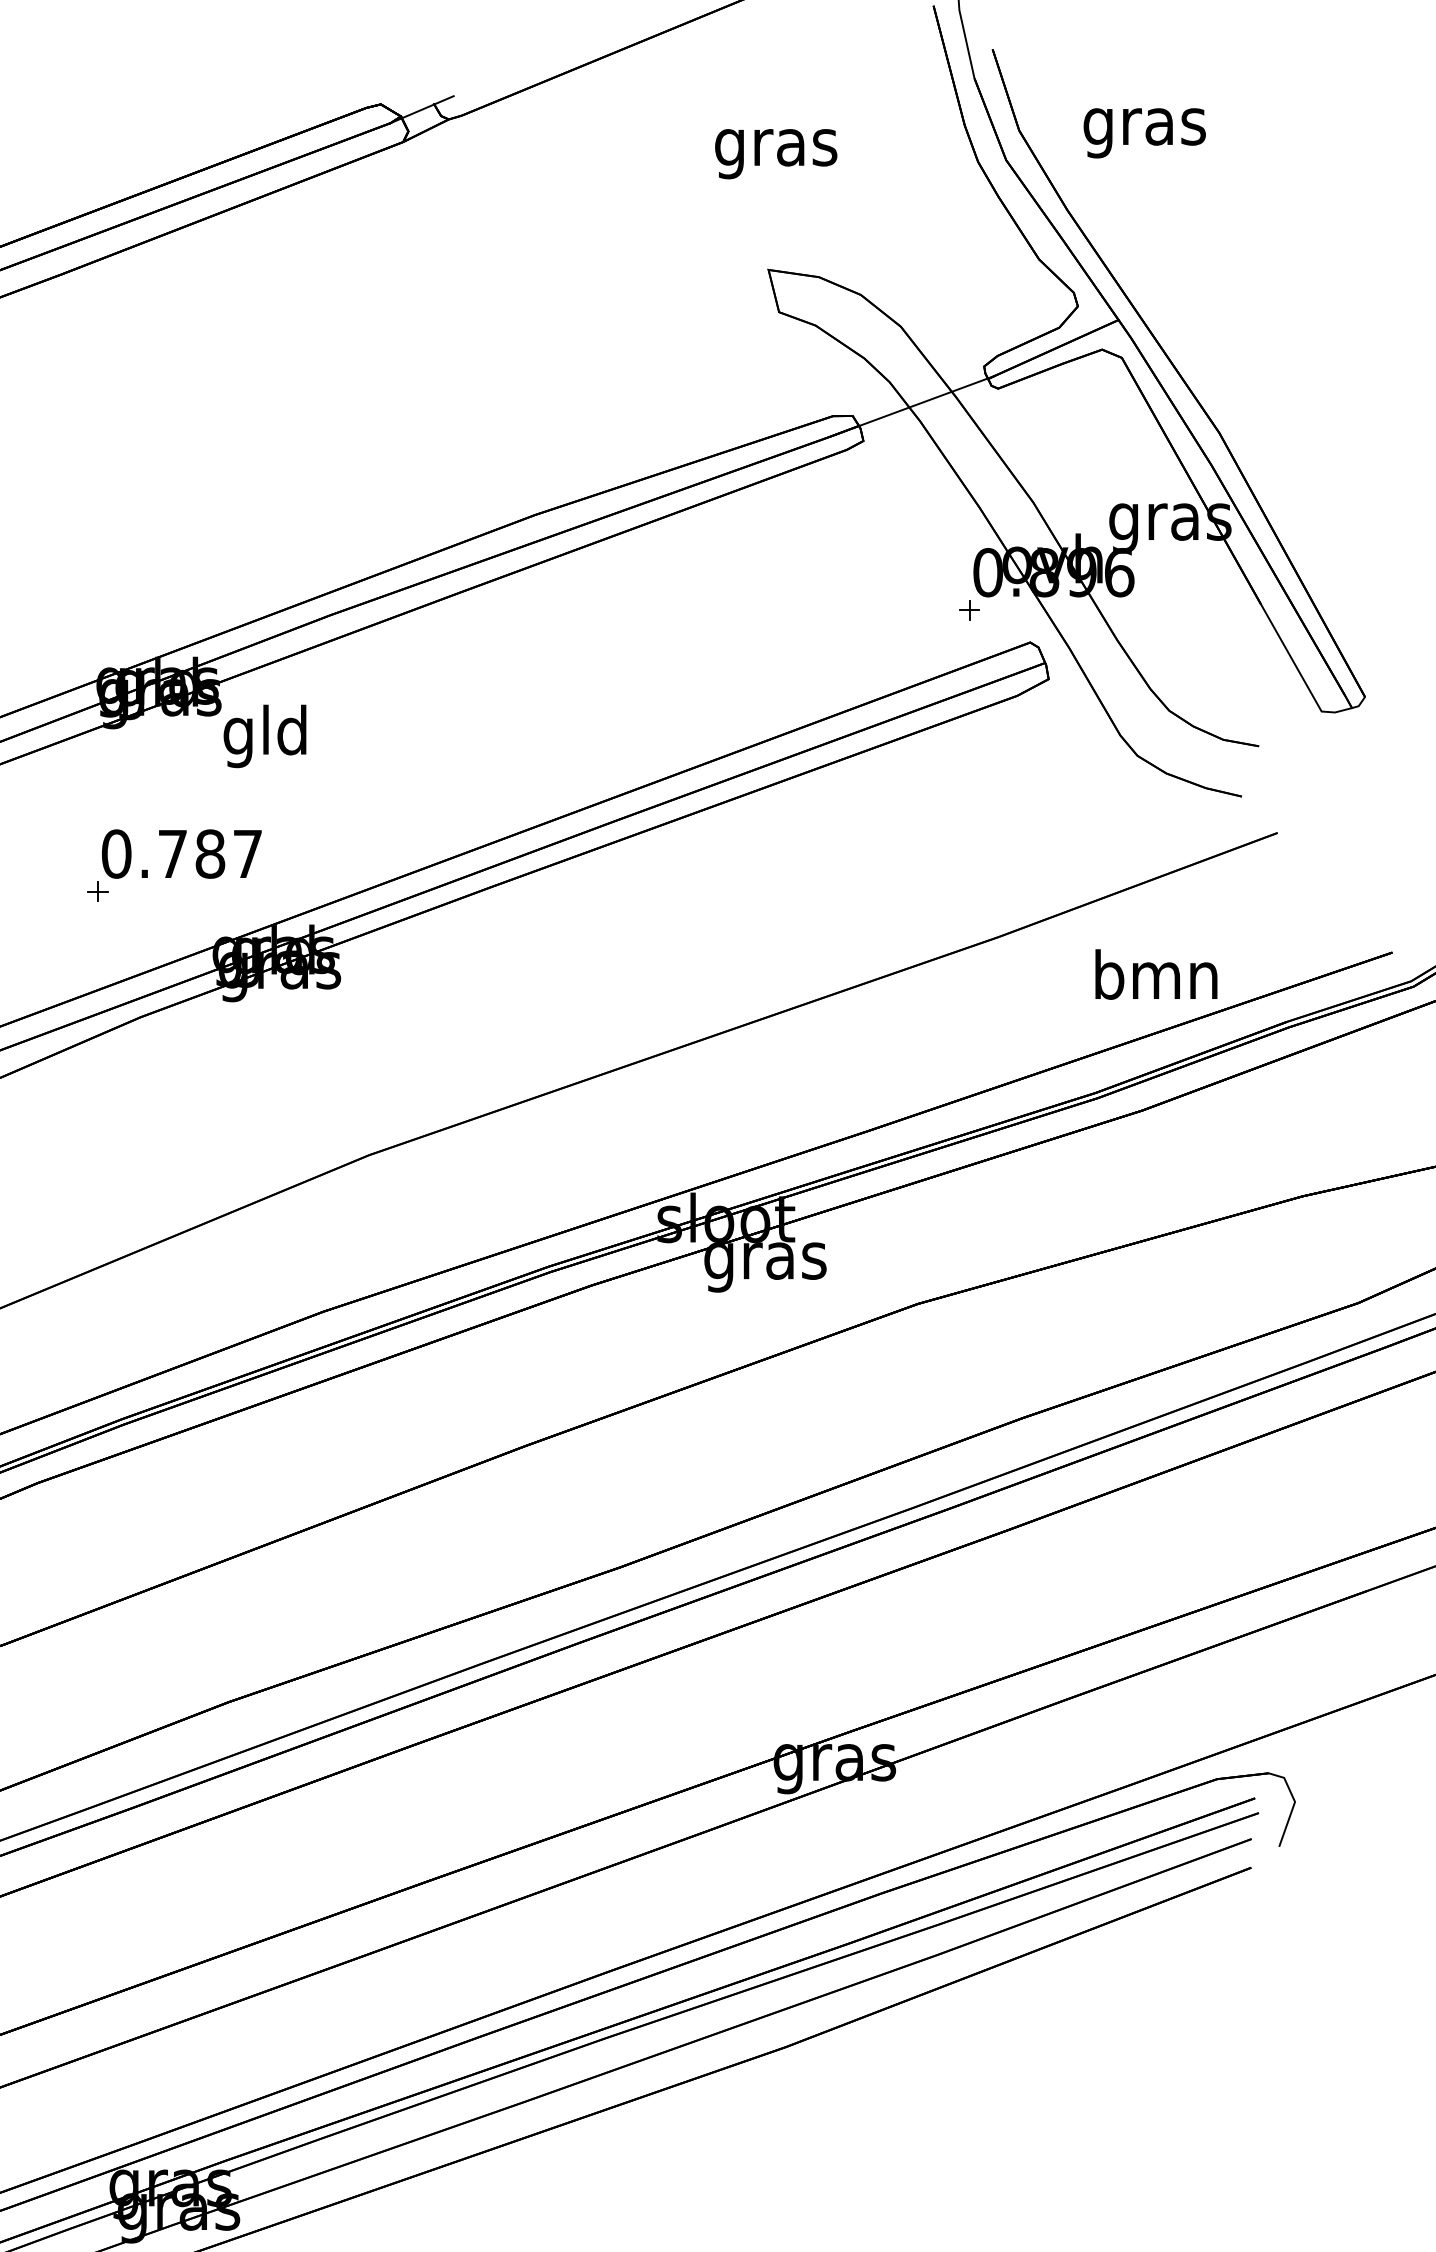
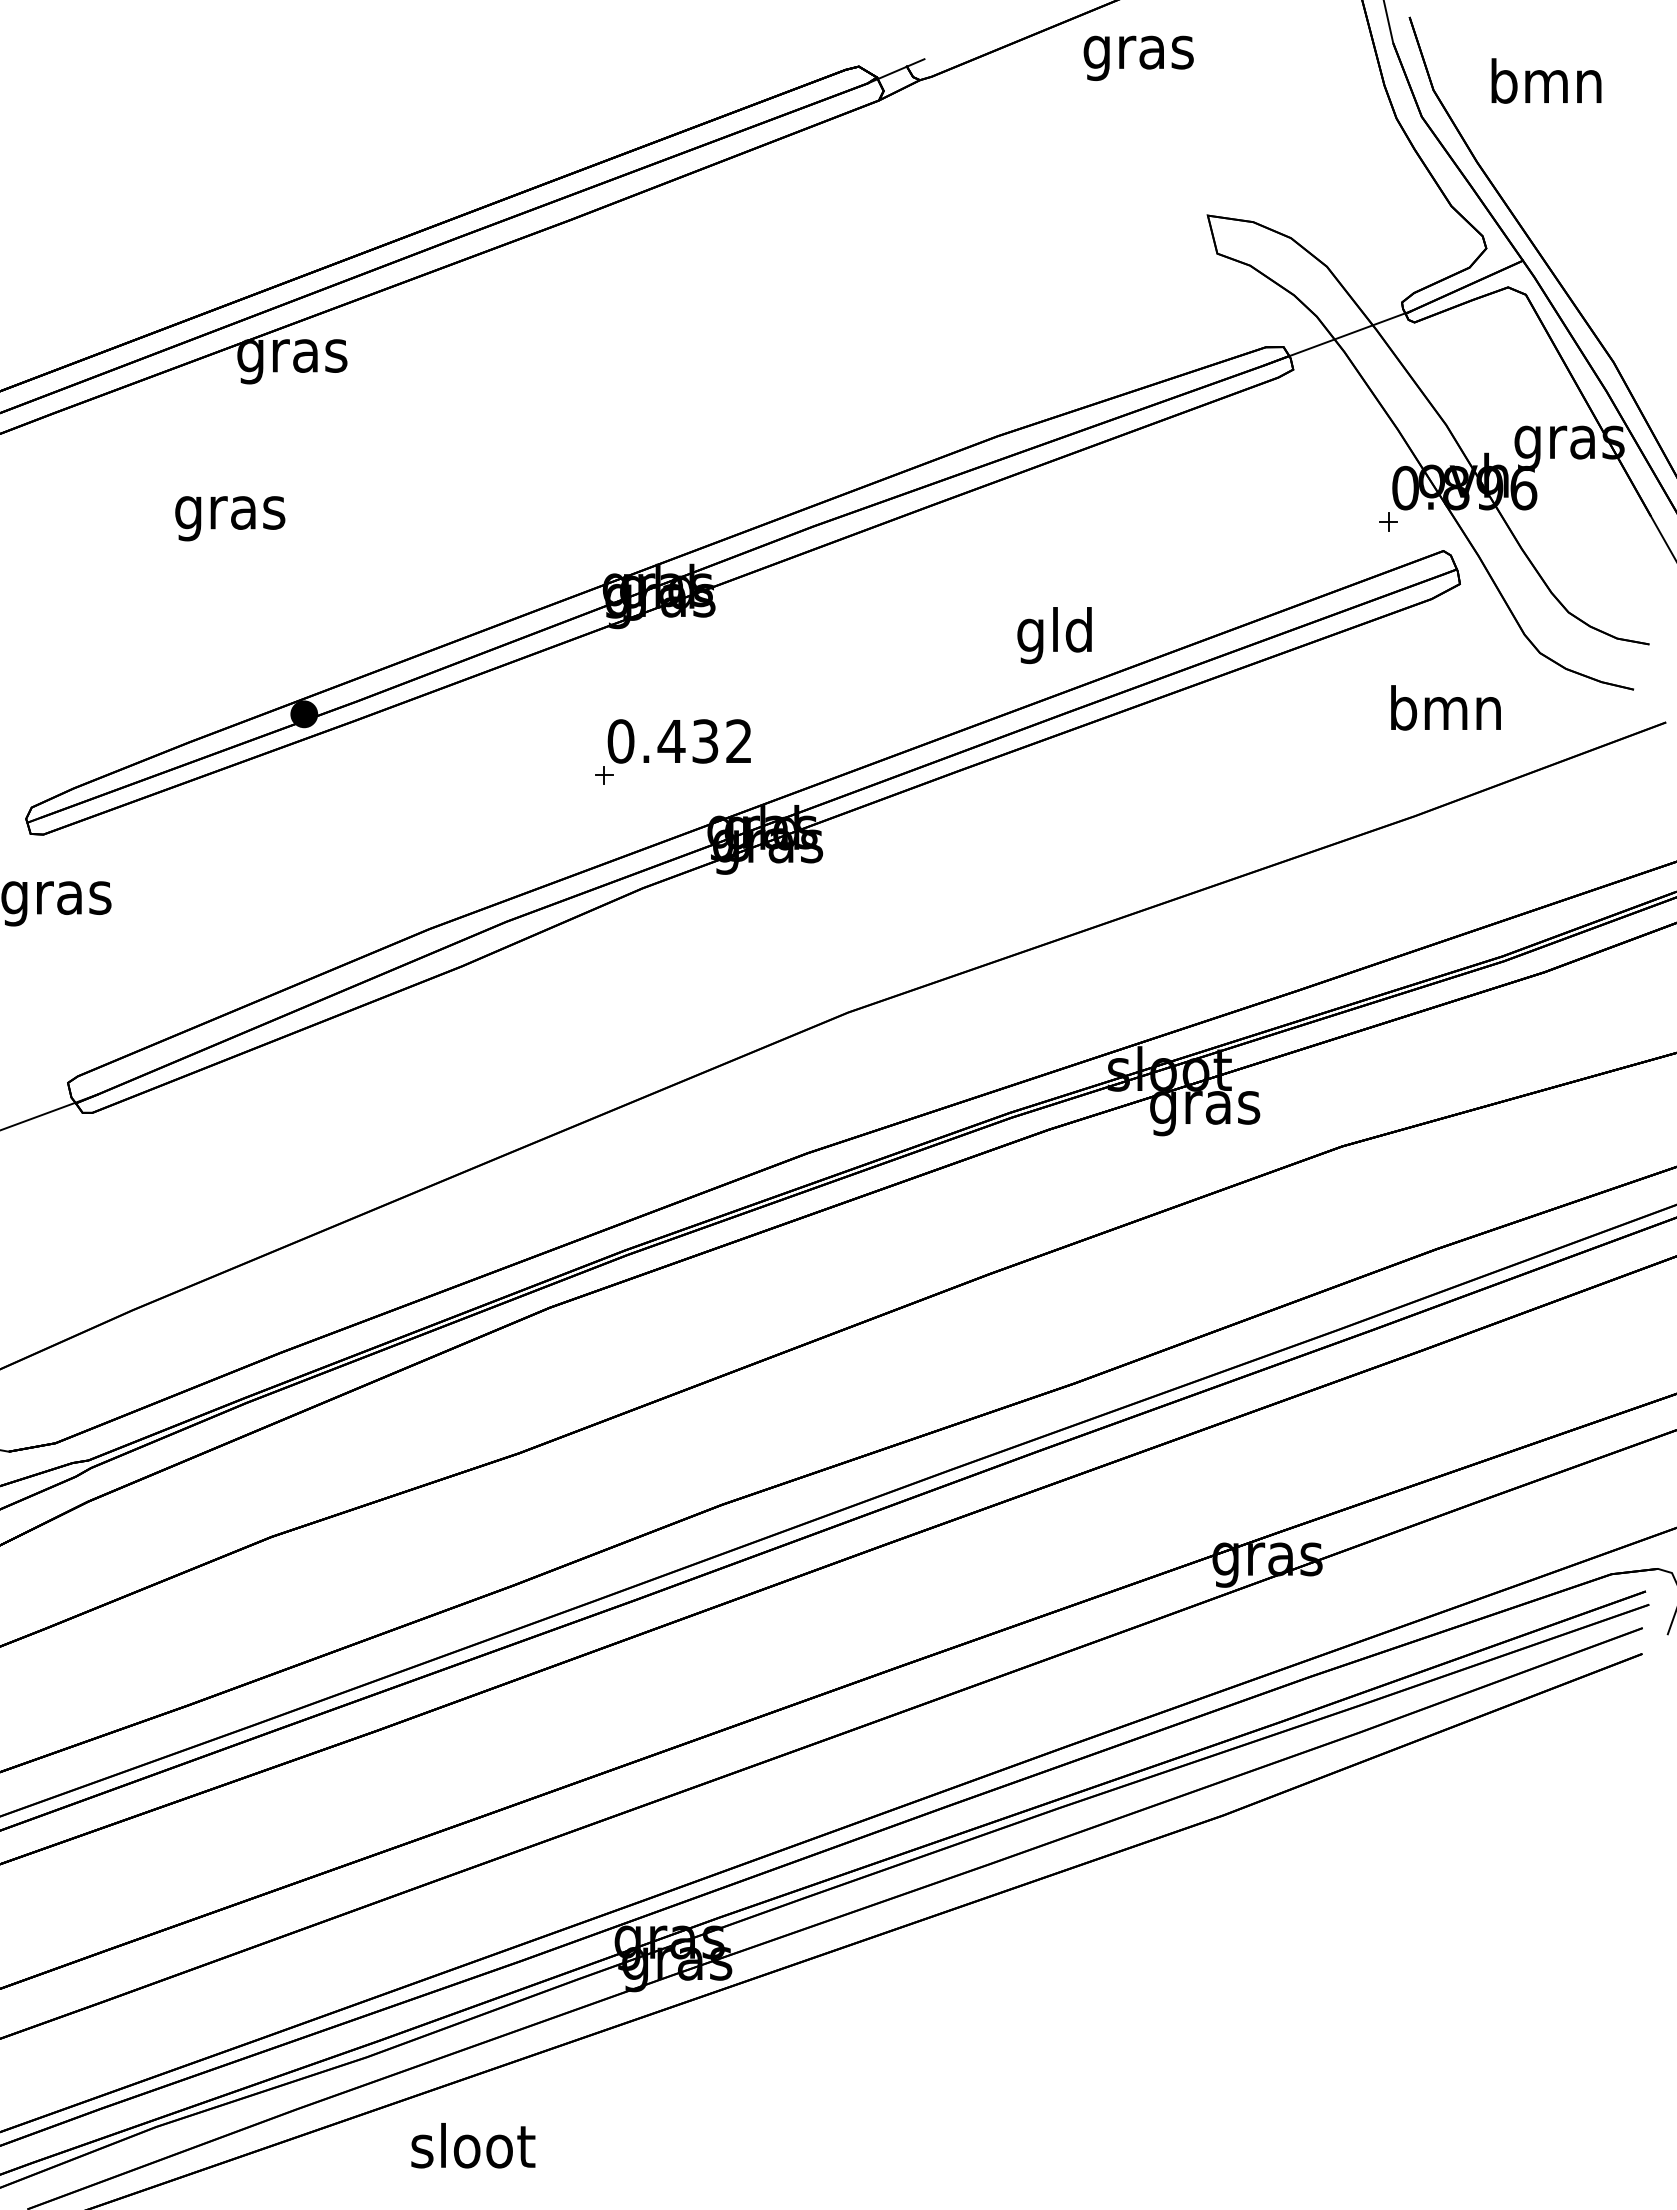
text: (1144, 126) -> (1546, 86), gras -> bmn
text: (775, 153) -> (1138, 57), moved
text: (264, 736) -> (1054, 635), moved
text: (209, 854) -> (704, 741), 0.787 -> 0.432
text: (1155, 974) -> (1445, 707), moved

